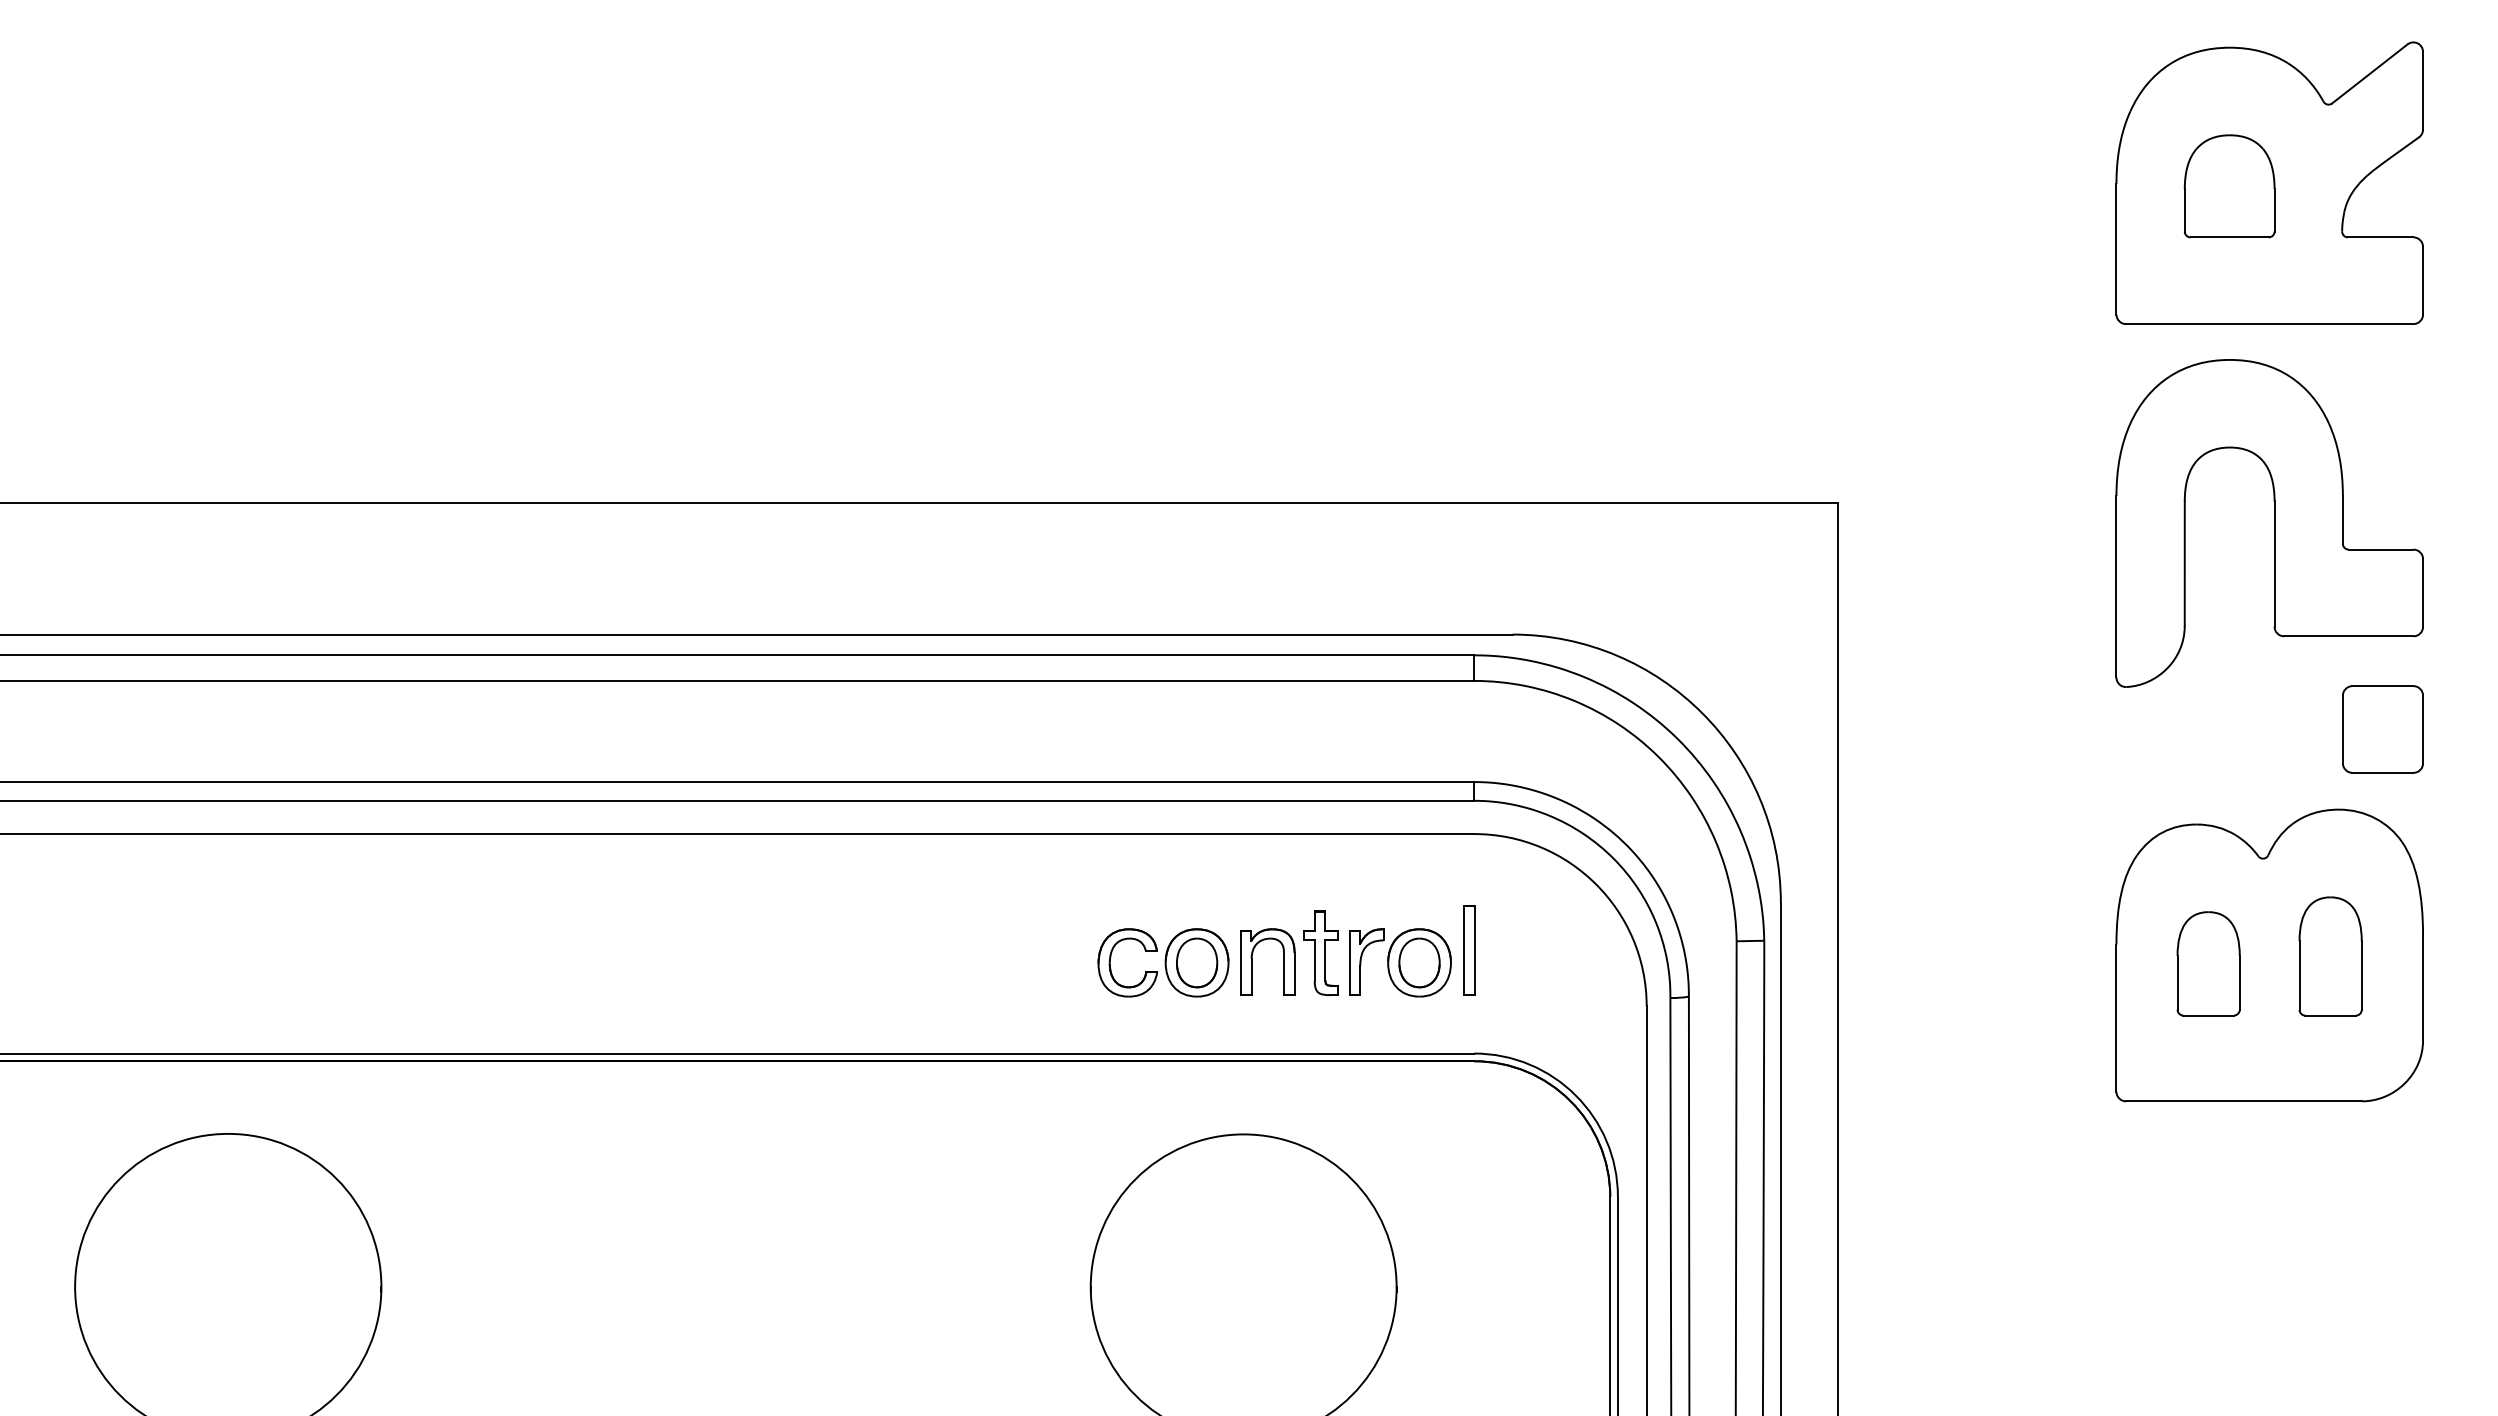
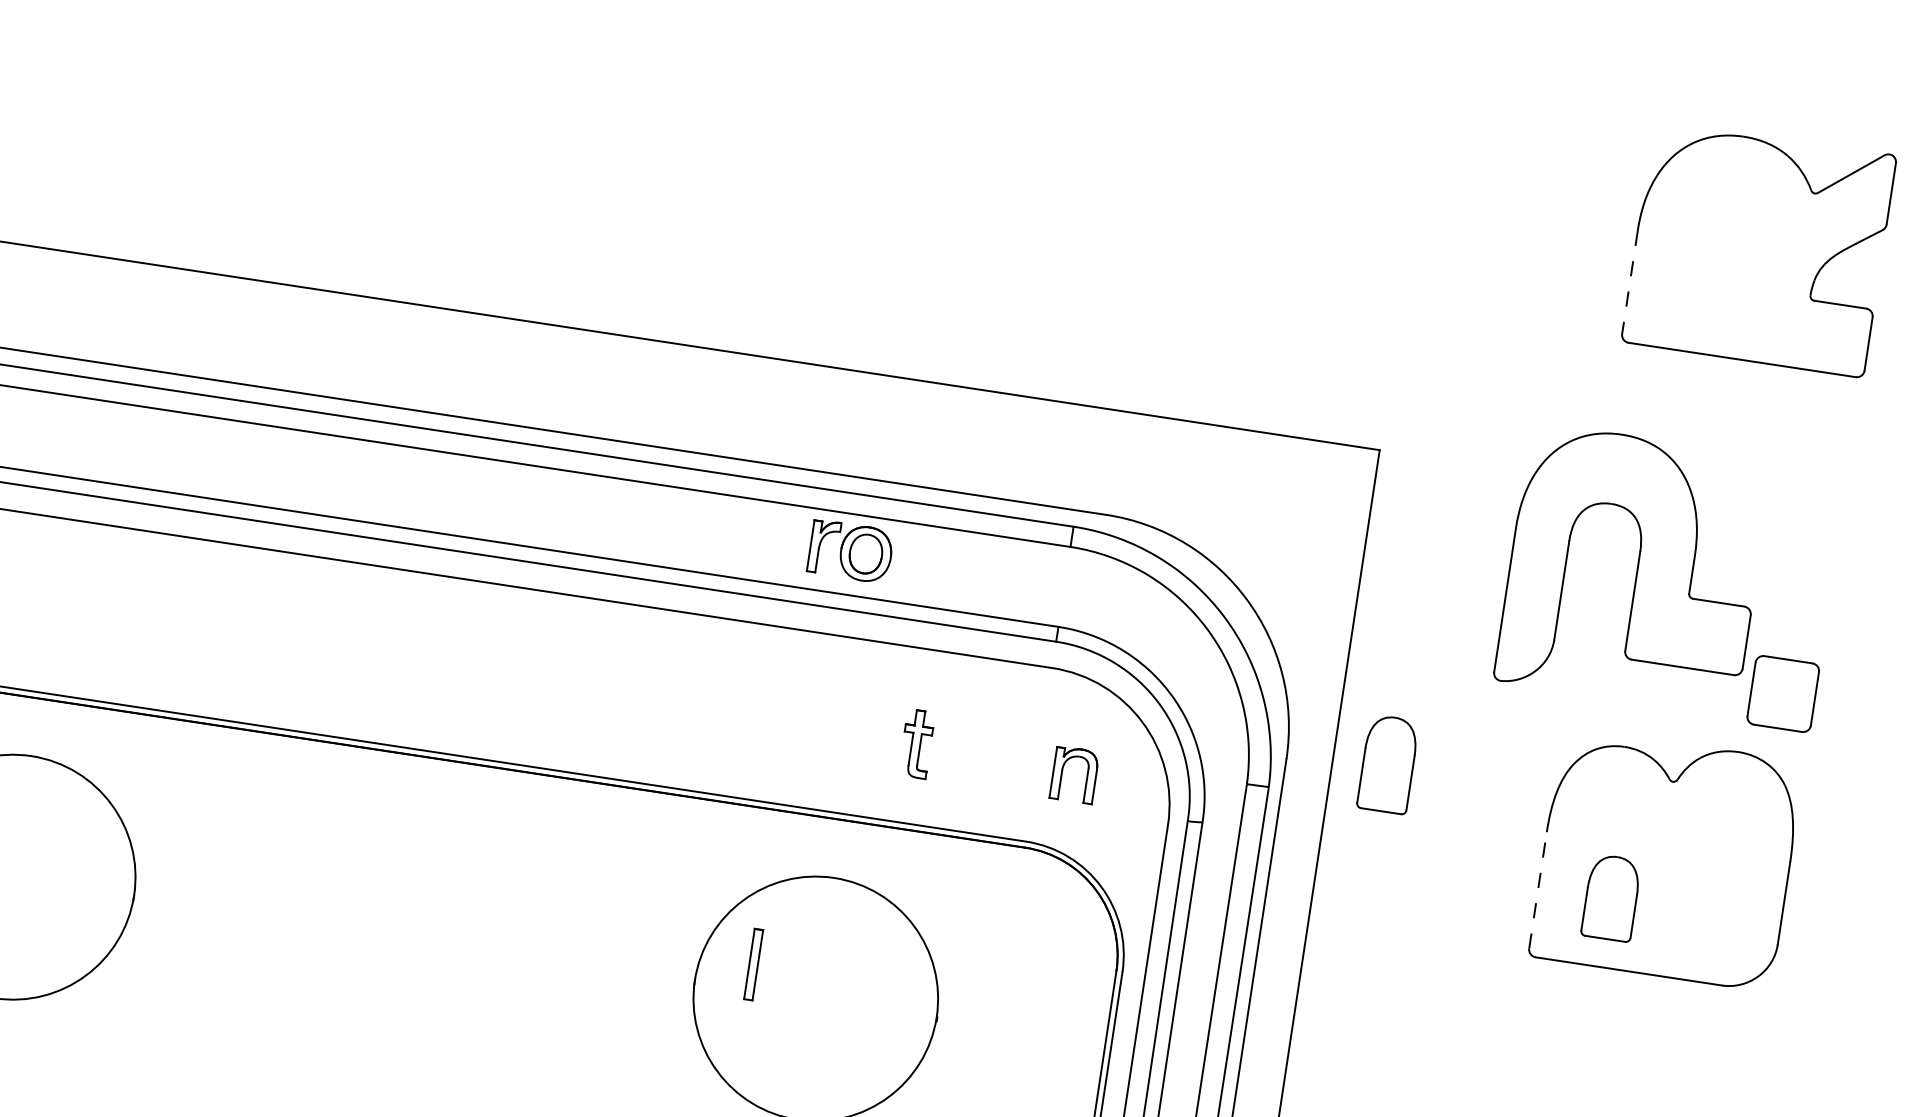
part: (2229, 186) -> (1726, 246), removed
line: (2116, 249) -> (1629, 282), solid -> dashed
part: (2269, 523) -> (1633, 568), moved
part: (1469, 950) -> (753, 964), moved
part: (2330, 956) -> (1388, 764), moved
part: (1252, 961) -> (1062, 772), moved
part: (1163, 962) -> (791, 732), removed
part: (1400, 962) -> (850, 551), moved
part: (2208, 963) -> (1611, 897), moved
line: (2116, 1018) -> (1538, 890), solid -> dashed

